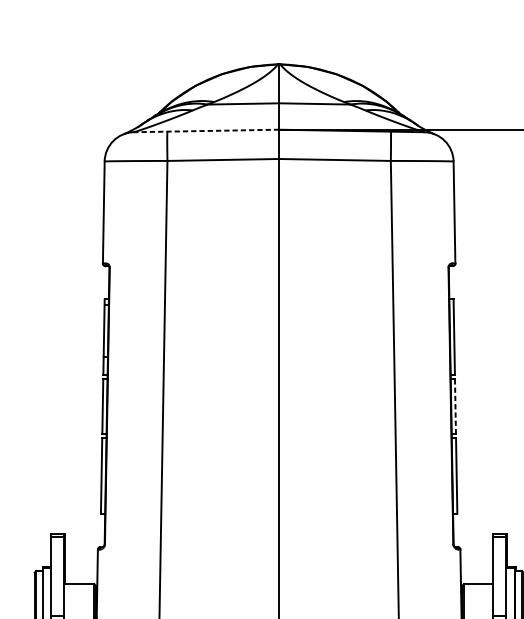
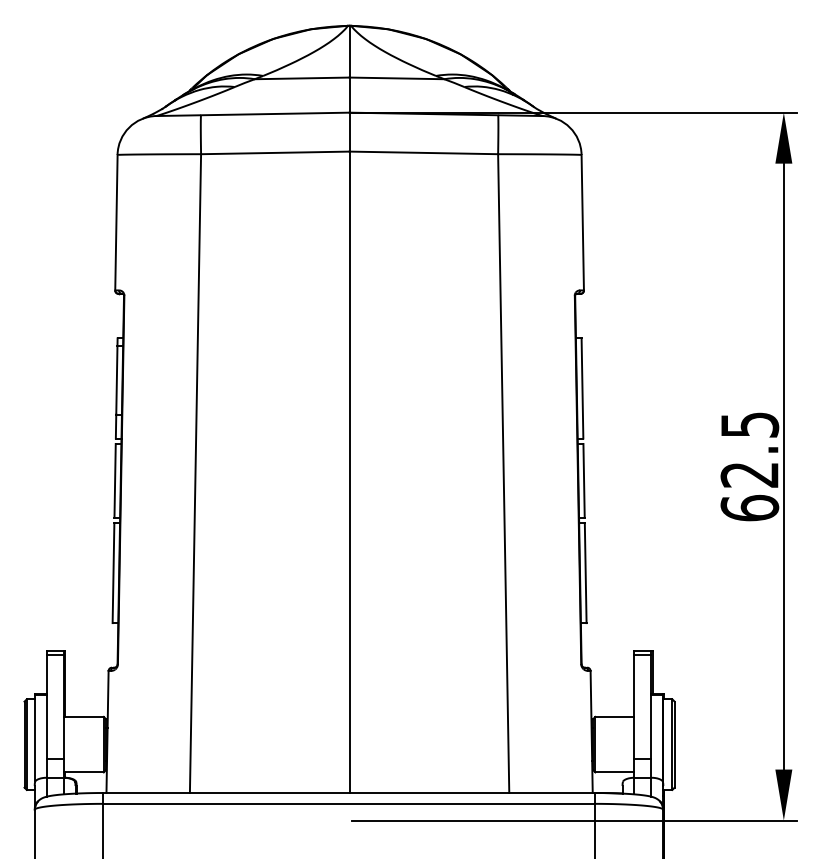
line: (206, 131) -> (253, 114), dashed -> solid
line: (455, 406) -> (584, 480), dashed -> solid

